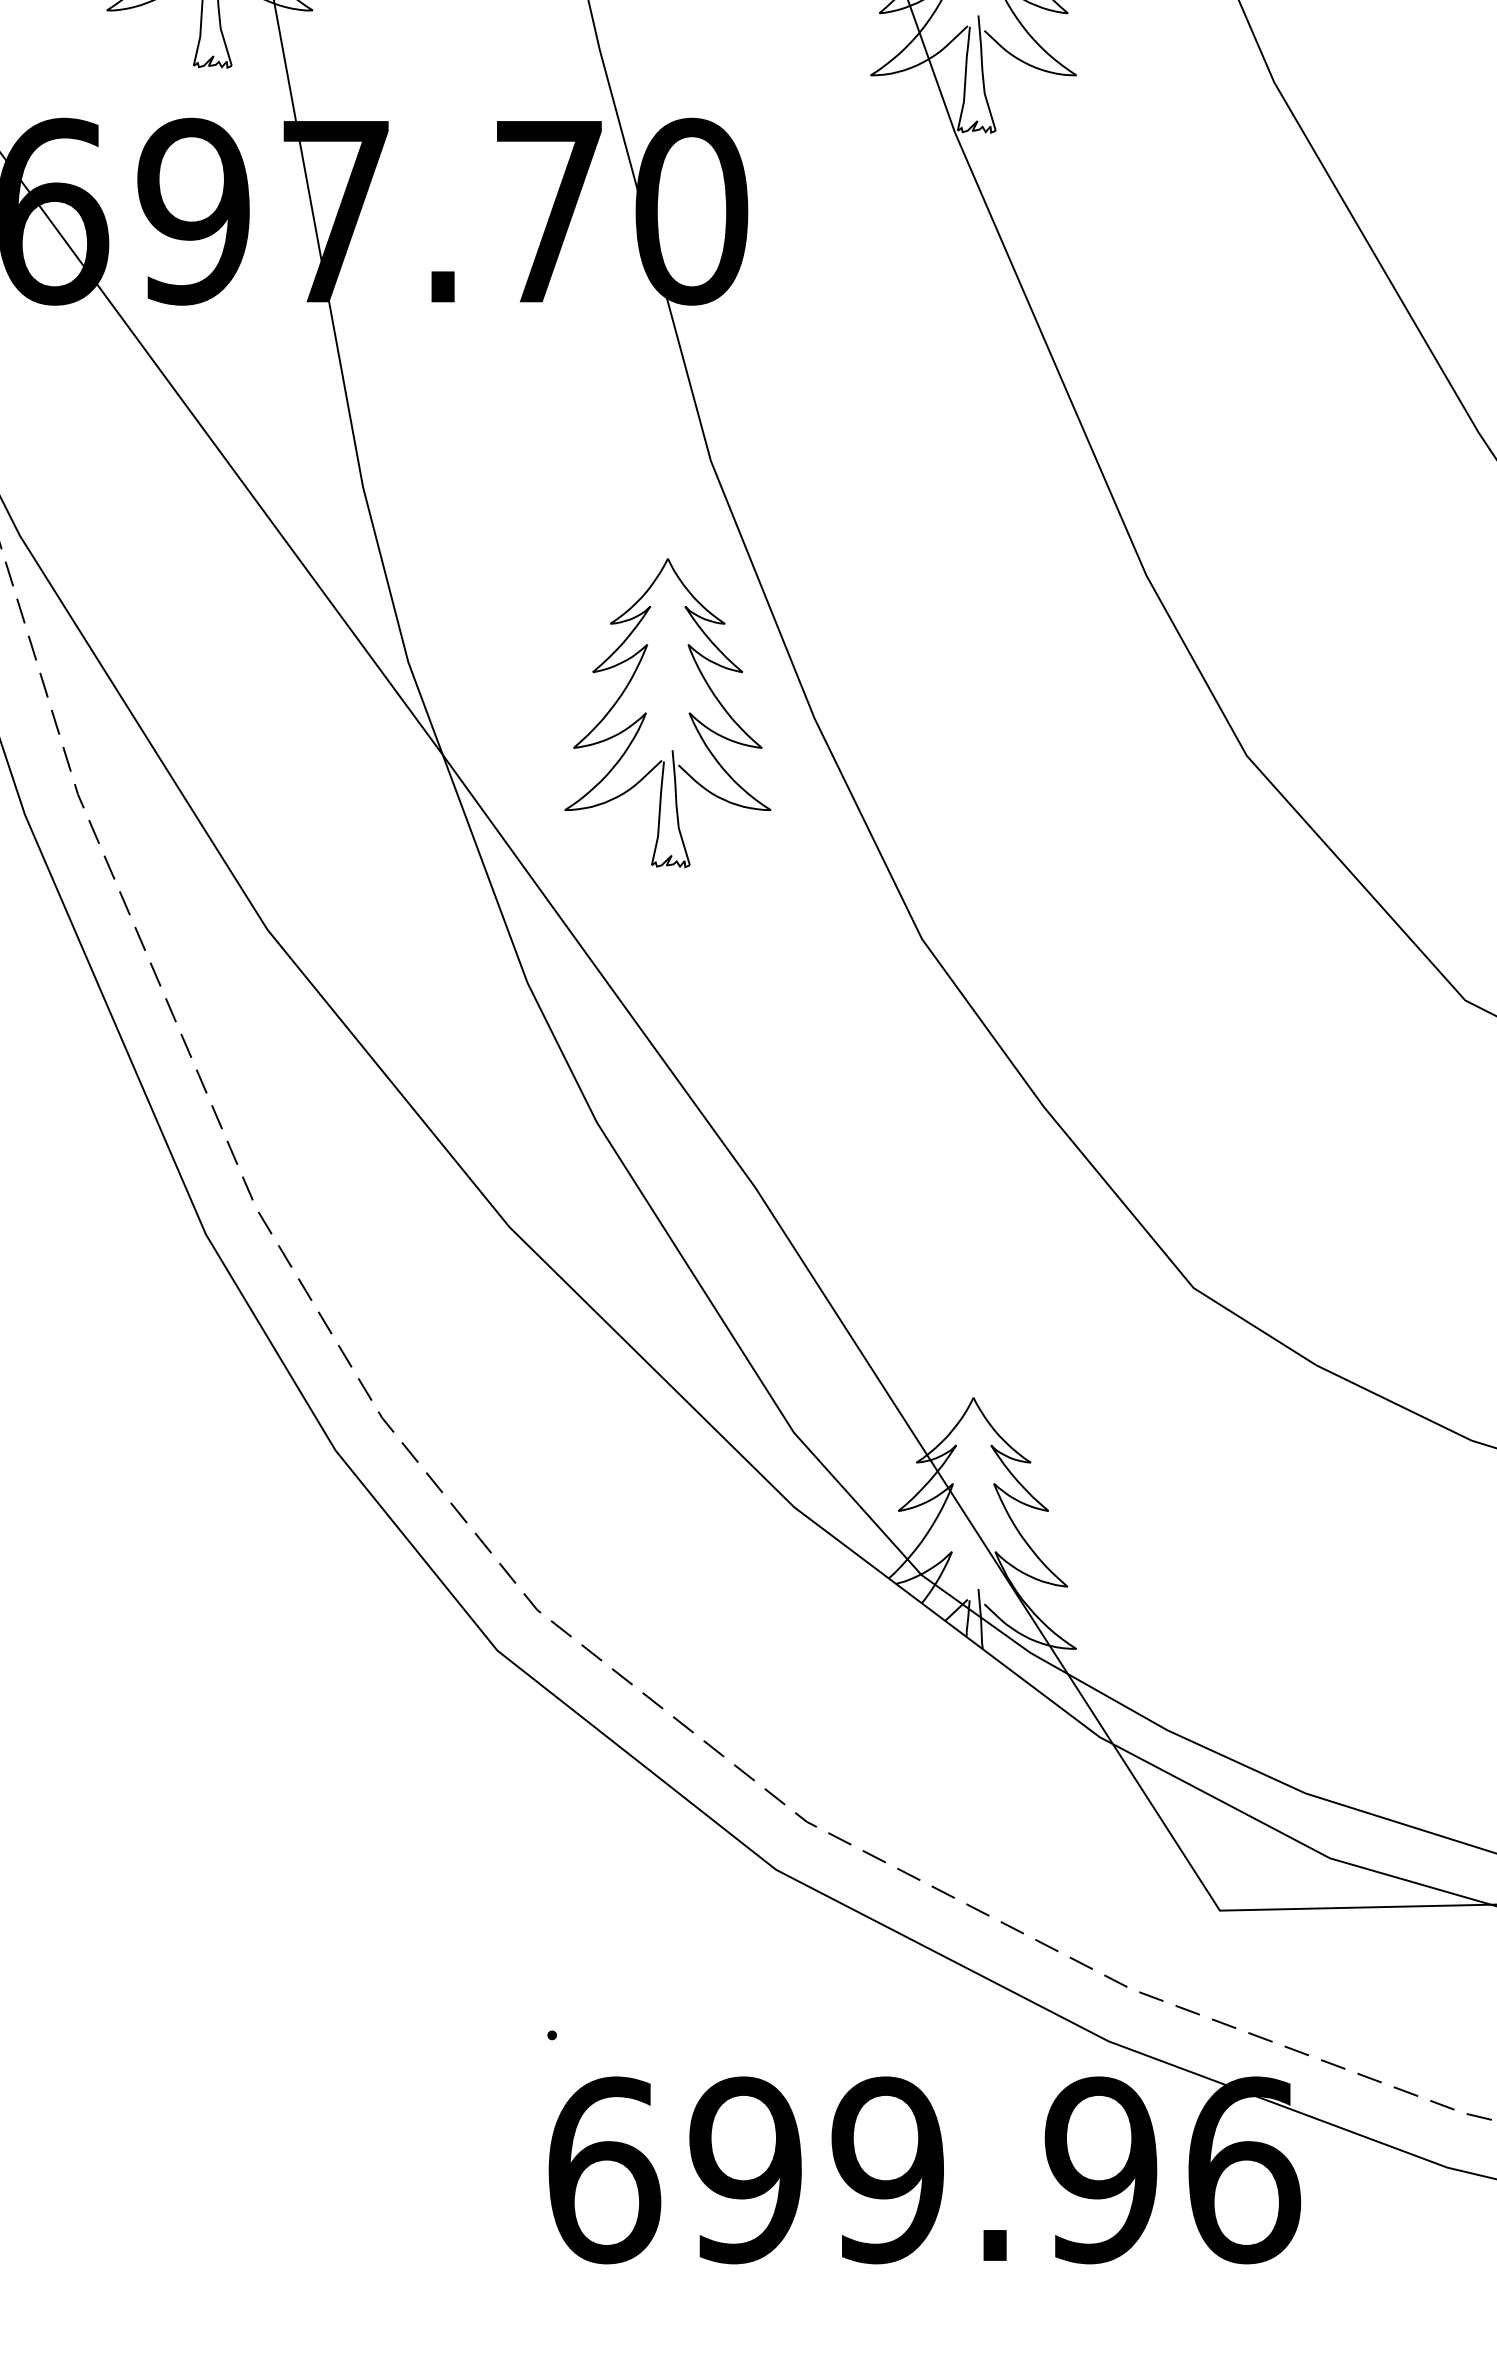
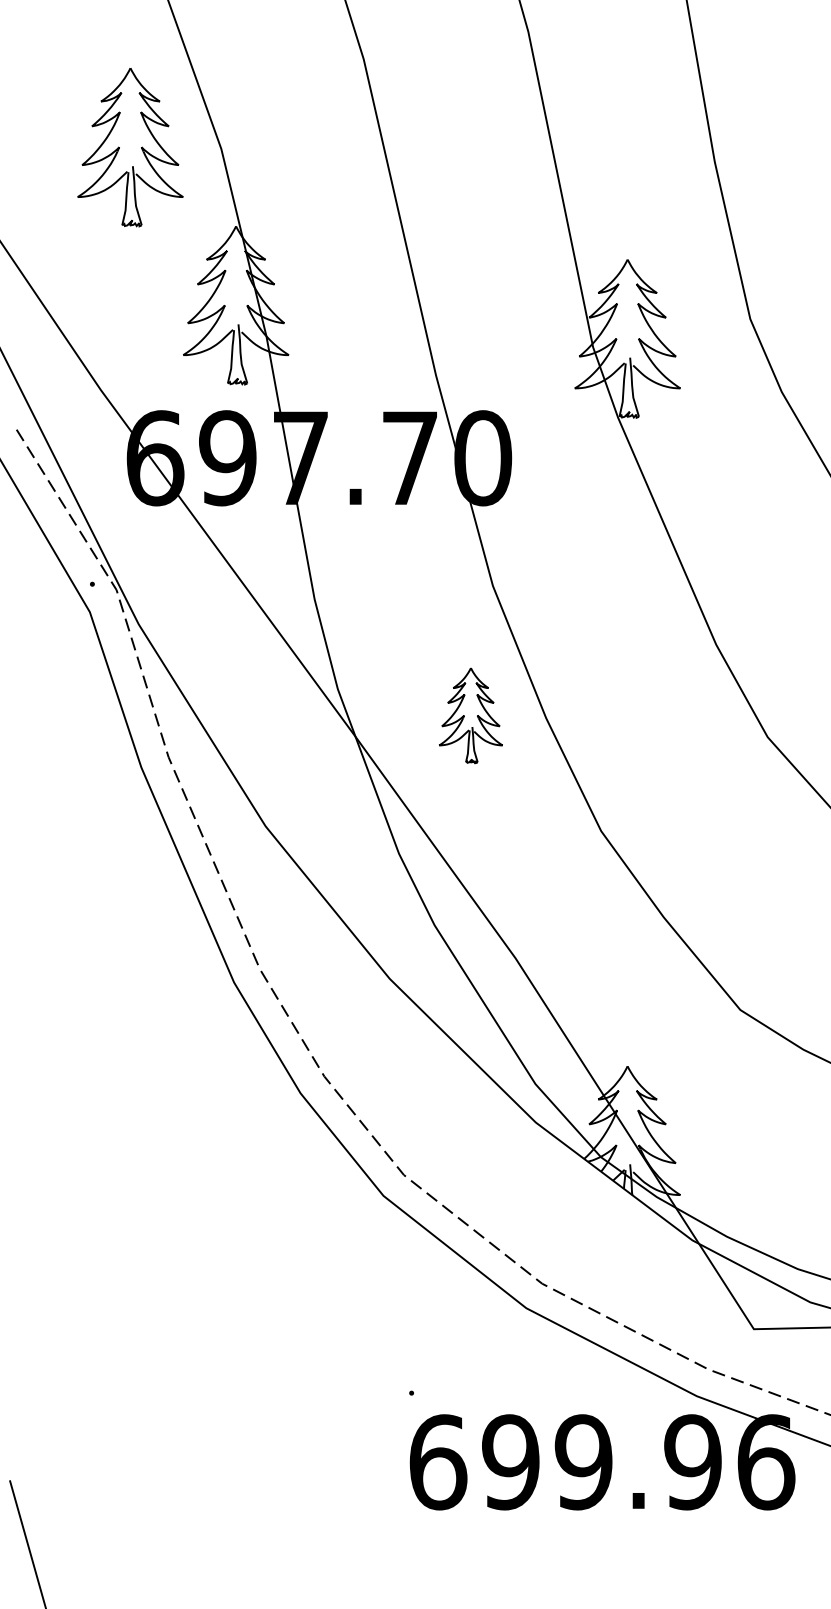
part: (667, 713) -> (470, 715), size x0.6

